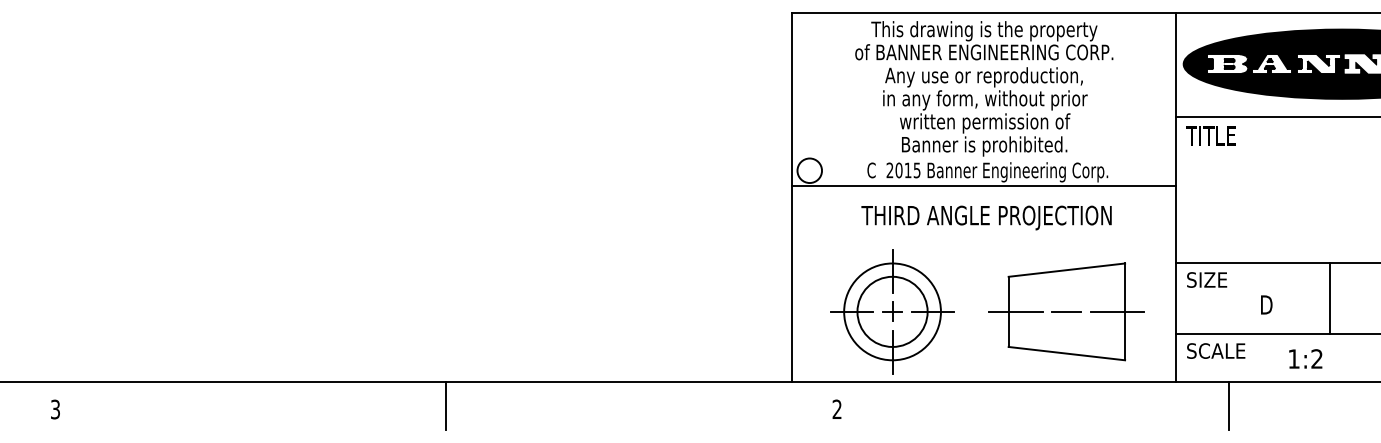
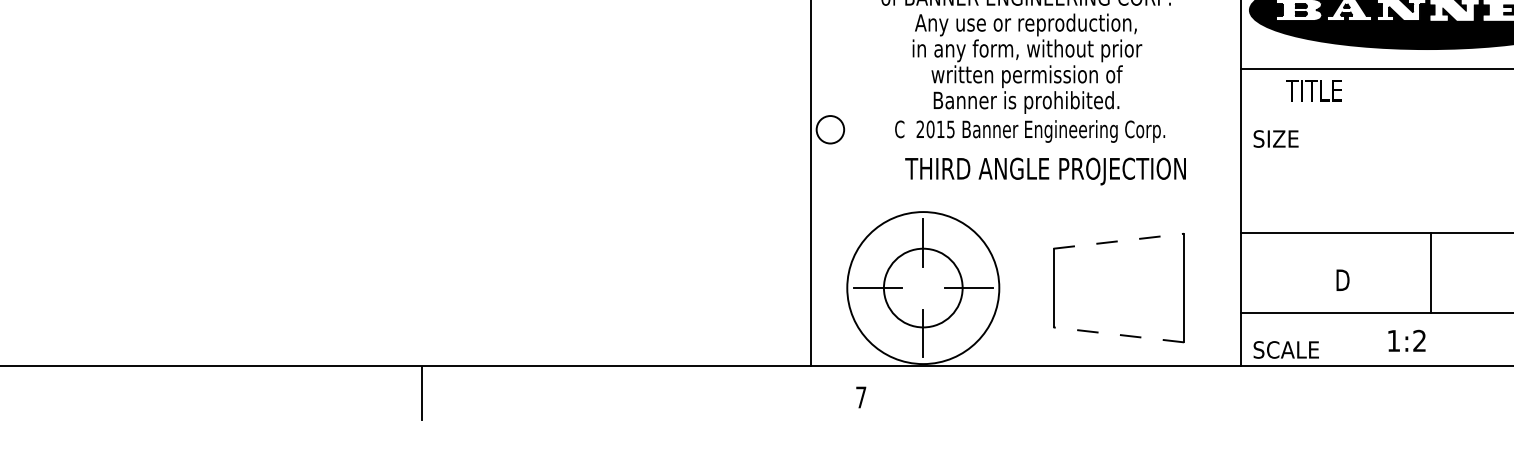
text: (1210, 135) -> (1313, 90), moved
line: (984, 185) -> (1026, 146), removed
text: (986, 217) -> (1045, 170), moved
line: (1066, 270) -> (1118, 241), solid -> dashed
text: (1207, 279) -> (1276, 138), moved
line: (1329, 297) -> (1430, 271), moved
circle: (892, 311) -> (923, 287), size x1.4
part: (892, 311) -> (923, 287), removed
line: (1015, 311) -> (1061, 287), removed
line: (1066, 311) -> (1118, 287), removed
line: (1117, 311) -> (1175, 287), removed
text: (1216, 350) -> (1286, 349), moved
line: (1066, 353) -> (1118, 334), solid -> dashed
text: (1305, 358) -> (1406, 340), moved
line: (1228, 405) -> (1300, 393), removed
text: (836, 408) -> (860, 396), 2 -> 7

